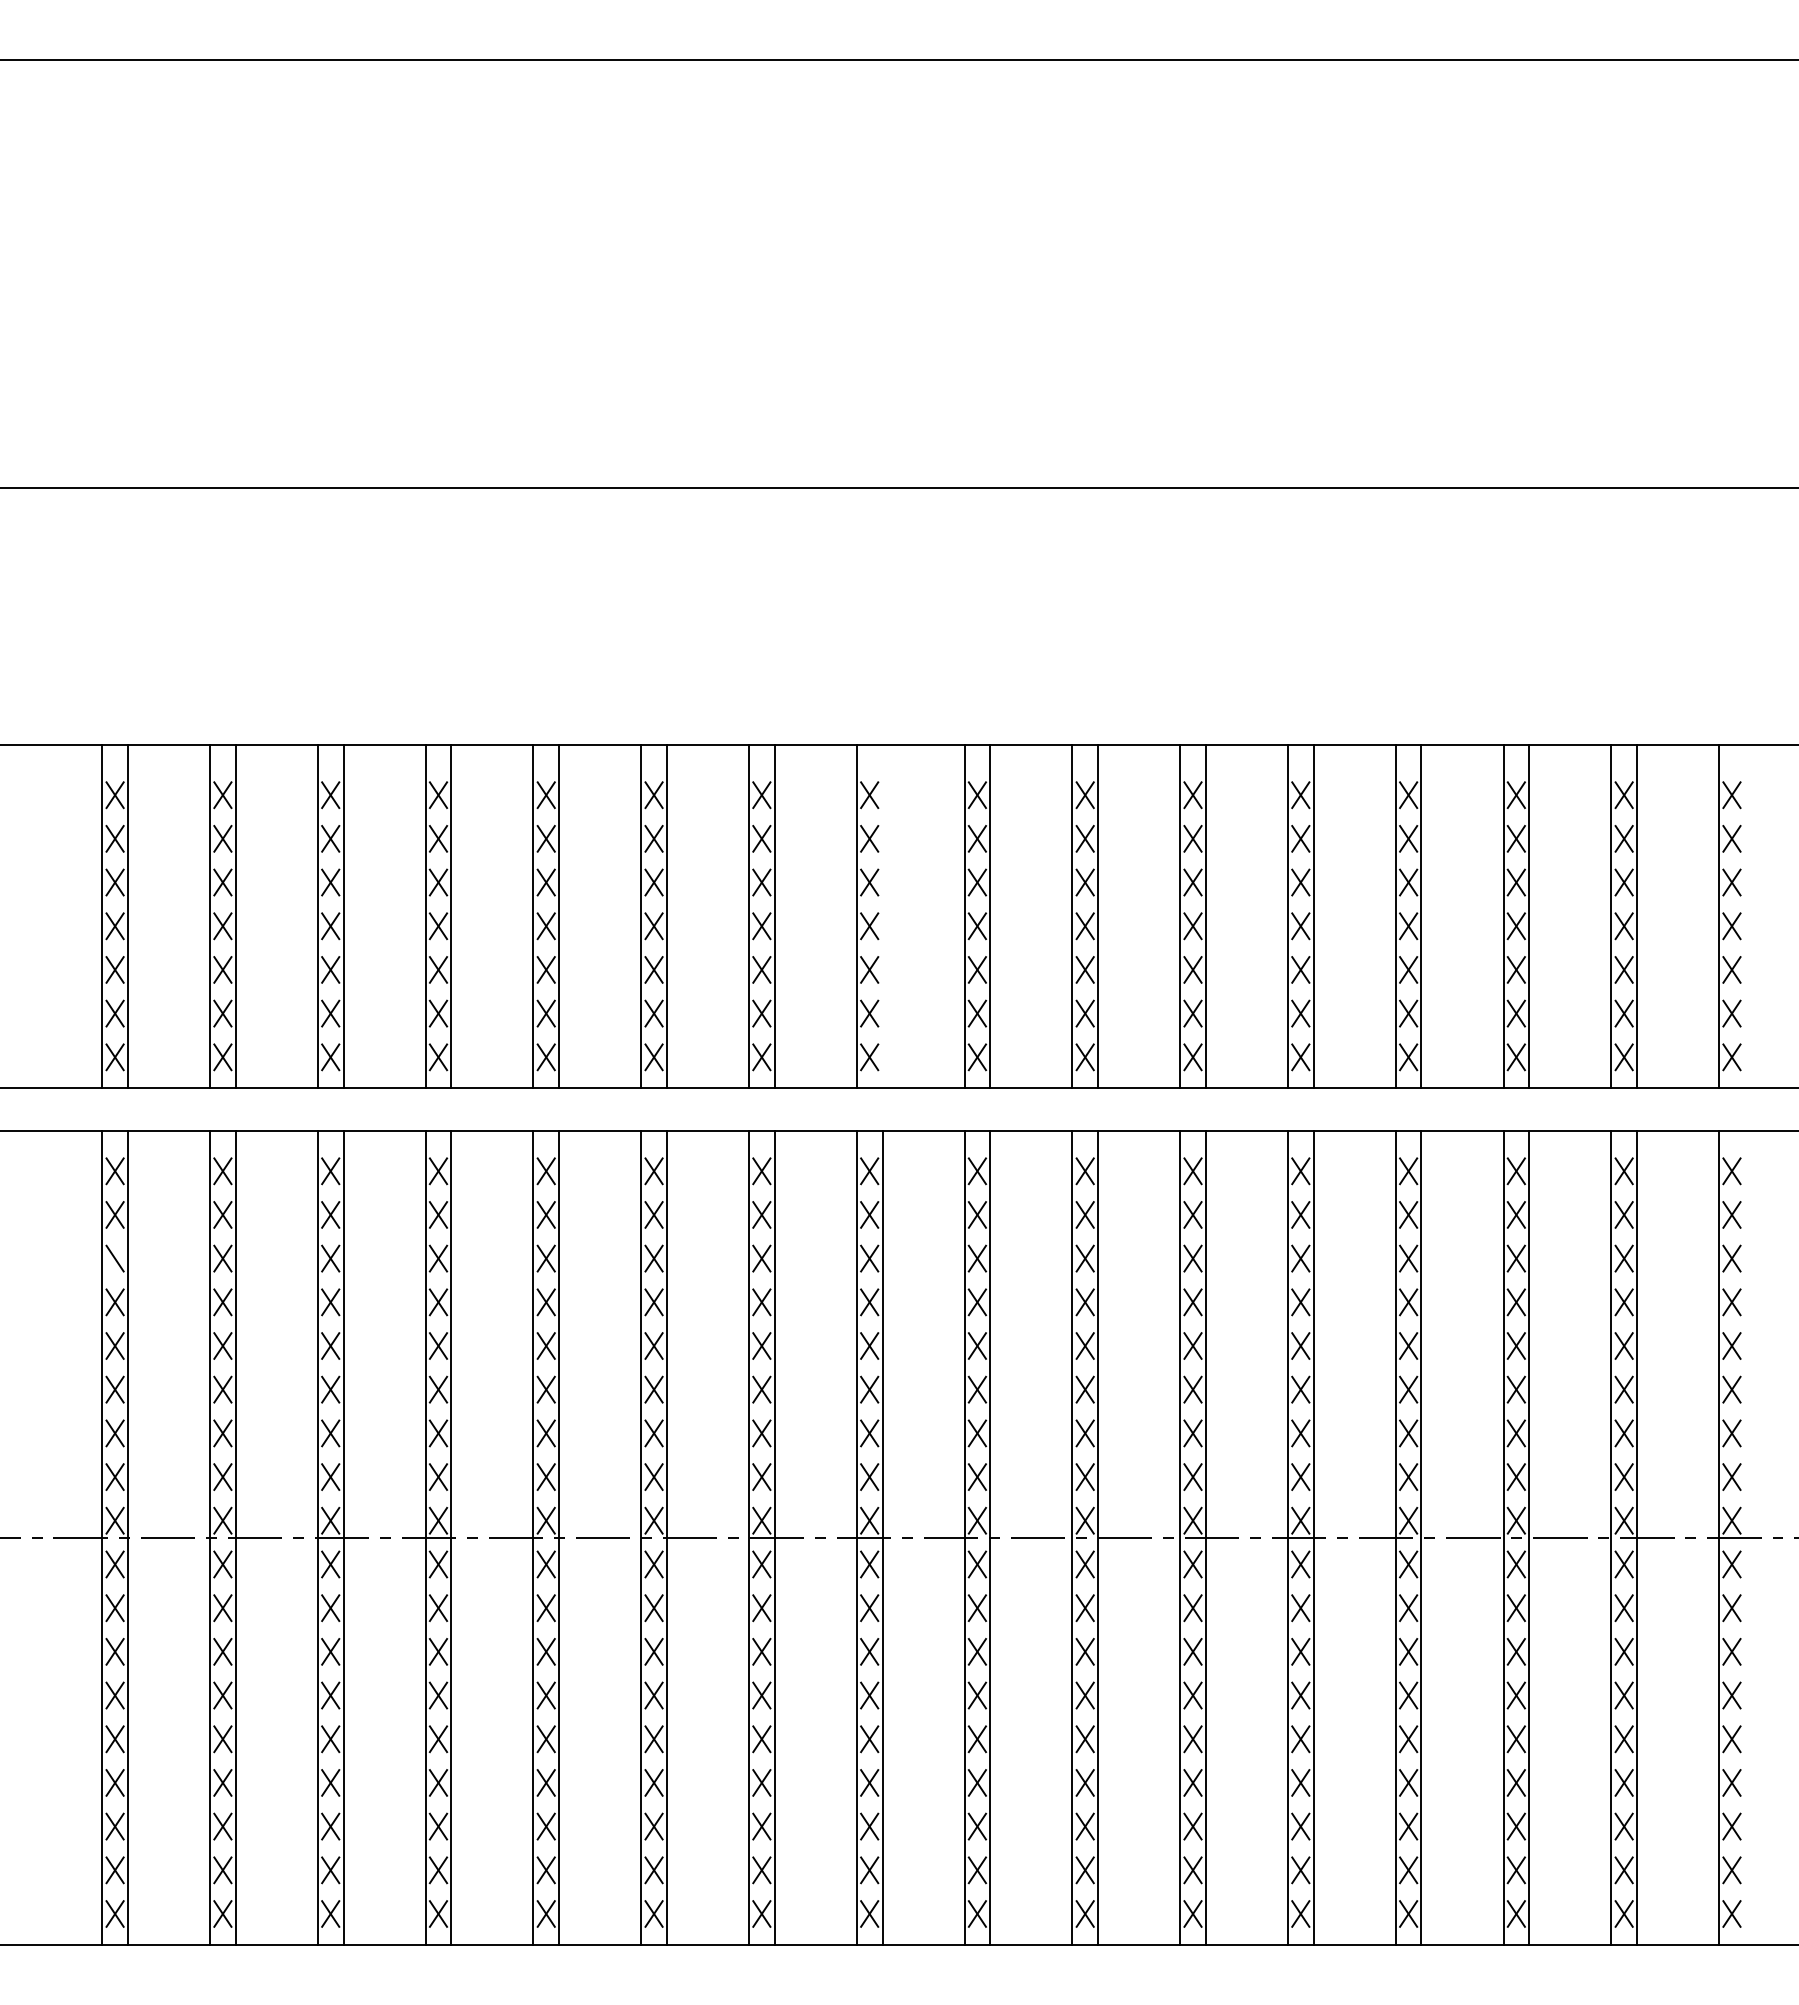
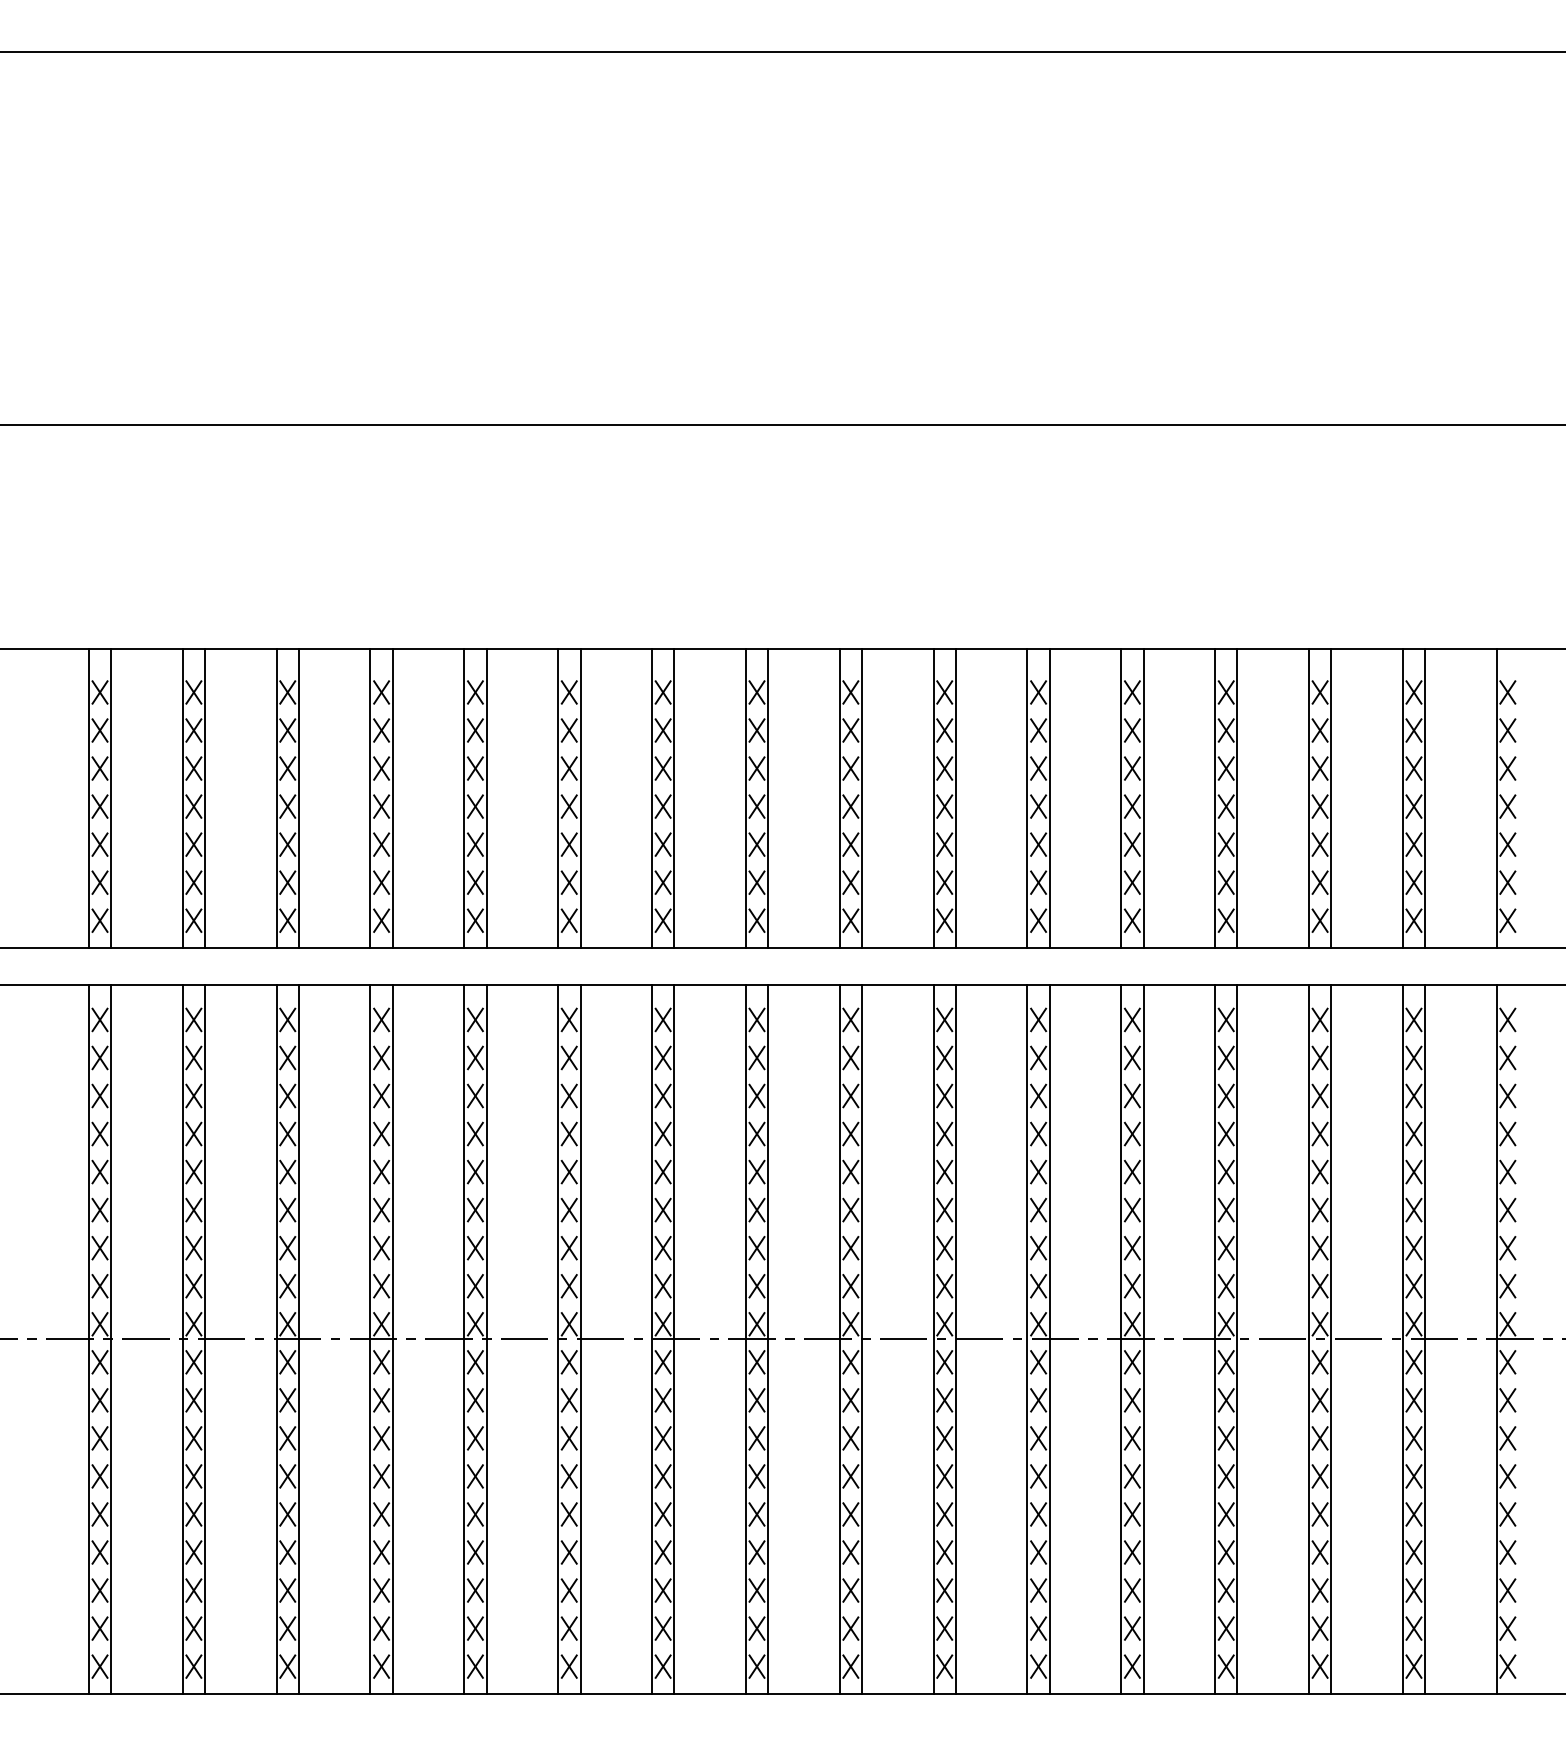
line: (882, 916) -> (768, 798), added
line: (114, 1258) -> (99, 1095), added

